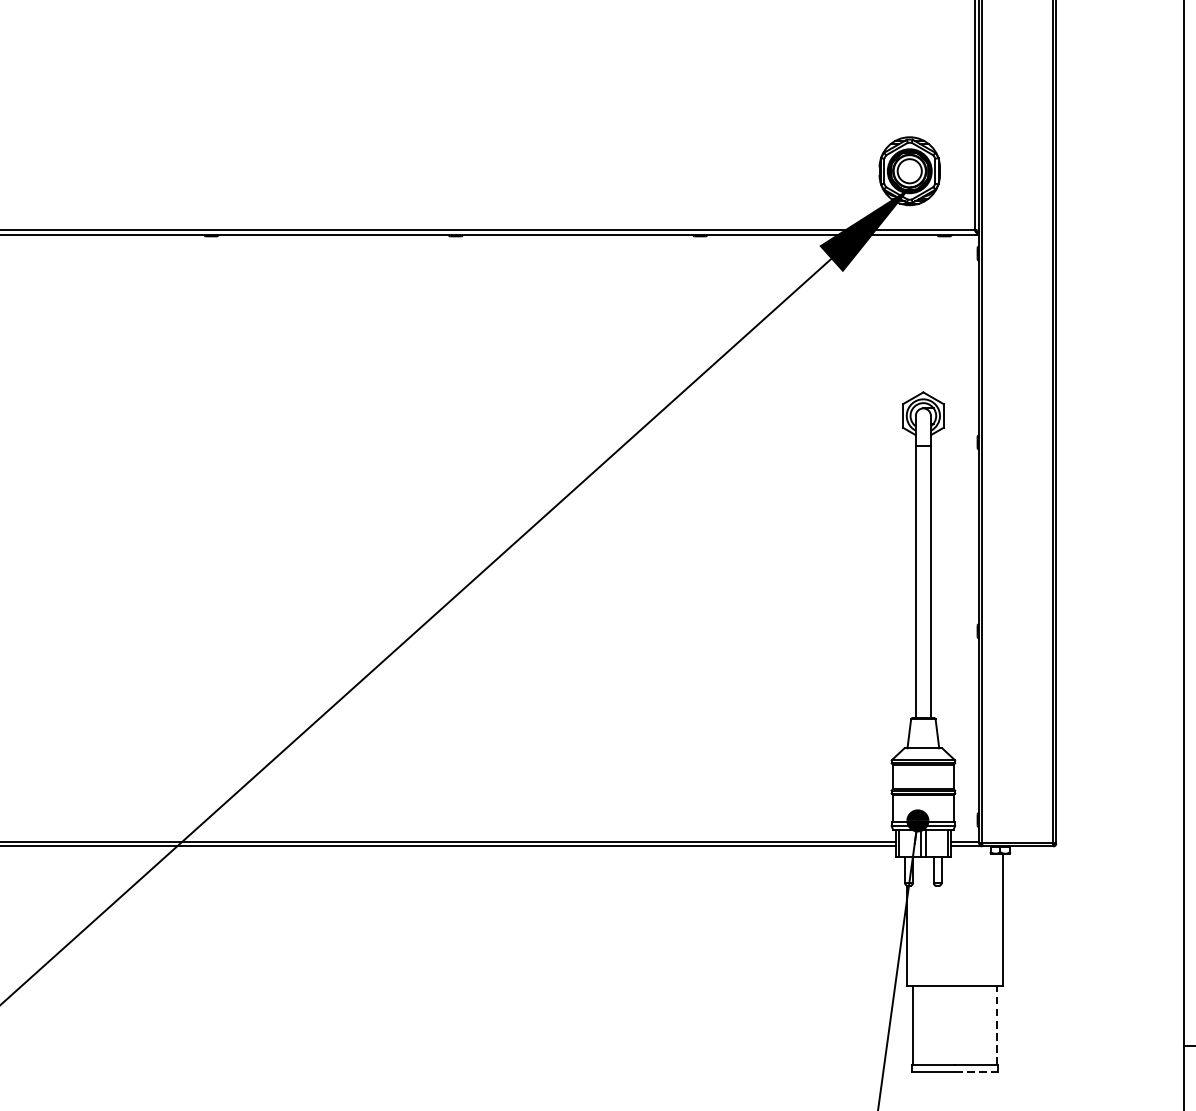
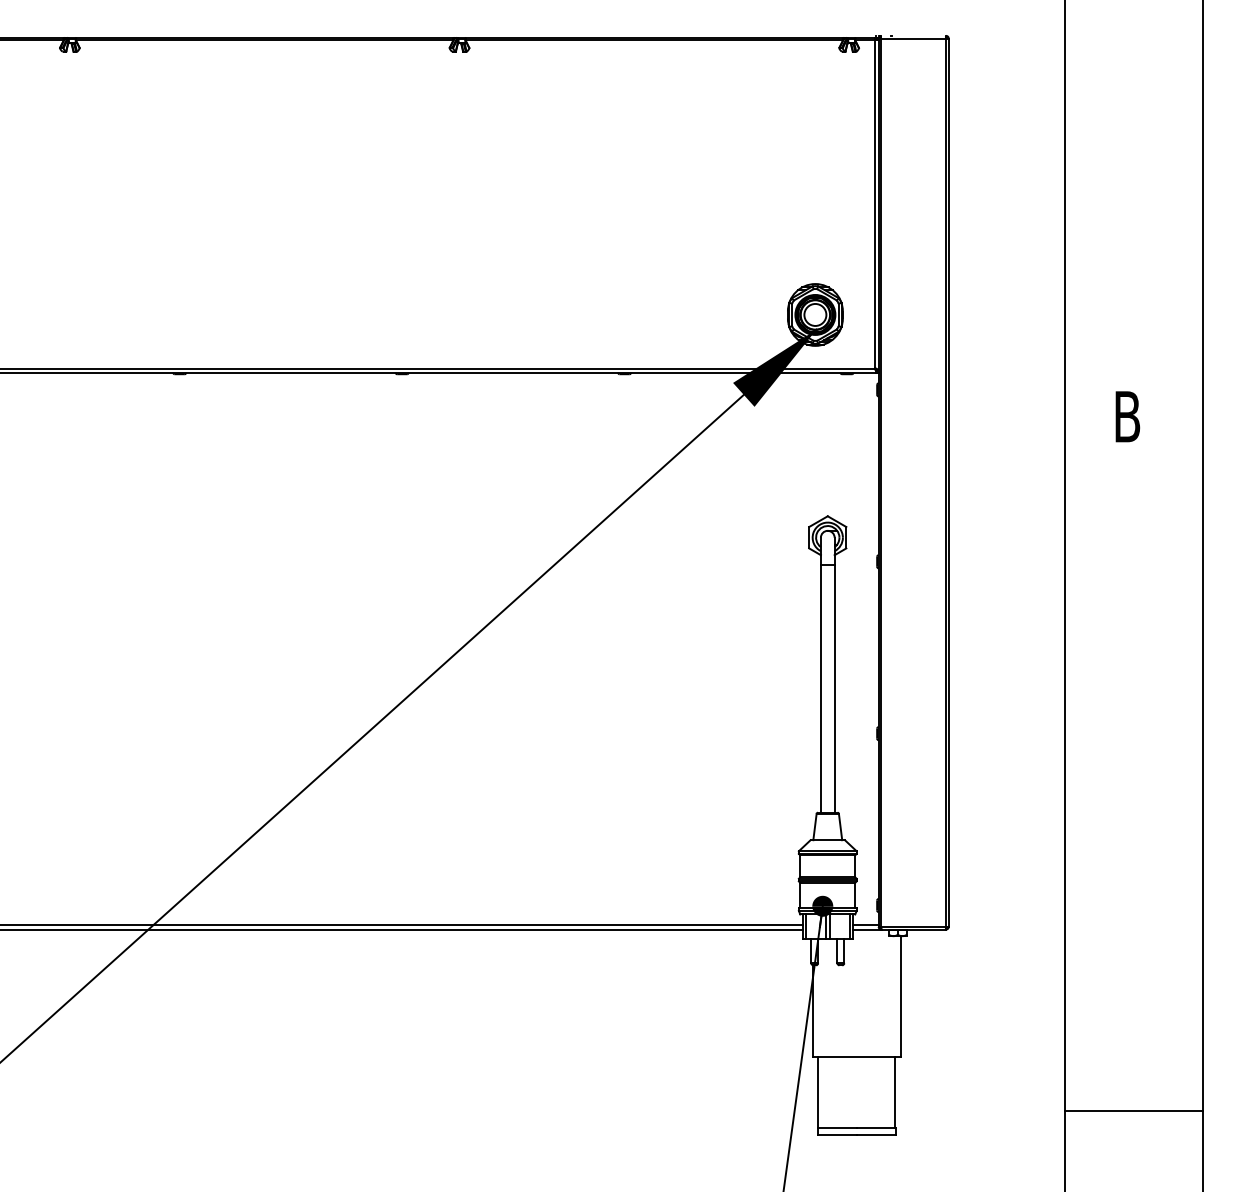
line: (997, 1025) -> (895, 1092), dashed -> solid
line: (976, 1072) -> (876, 1135), dashed -> solid

